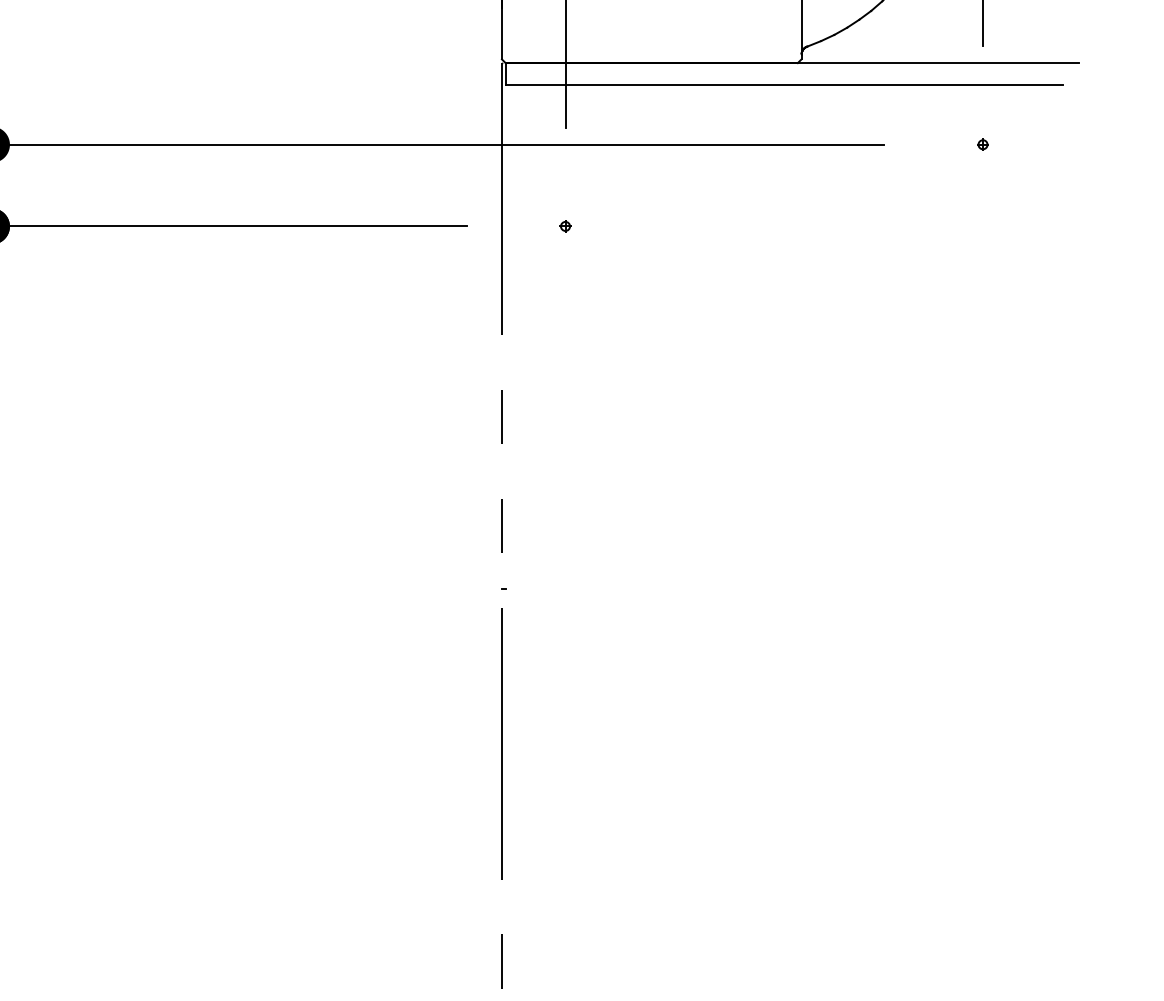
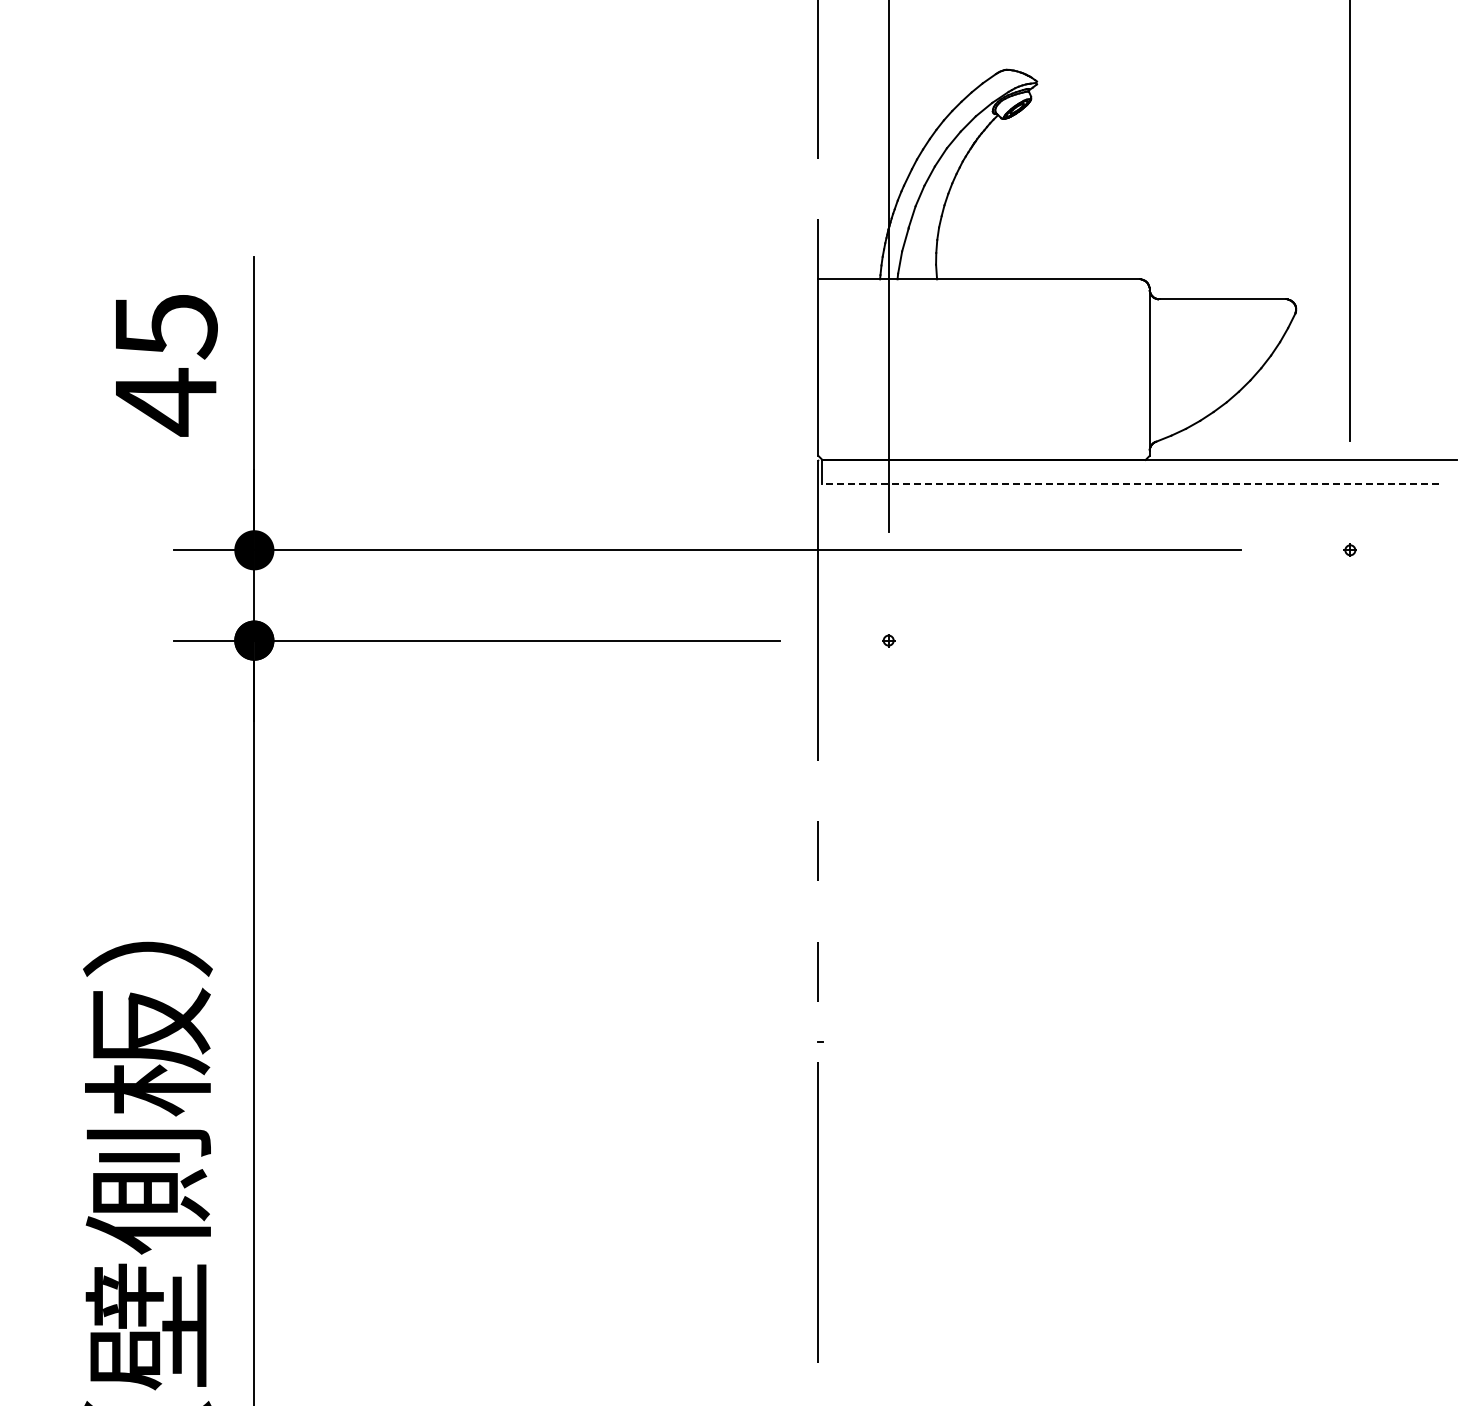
line: (784, 85) -> (1130, 484), solid -> dashed

